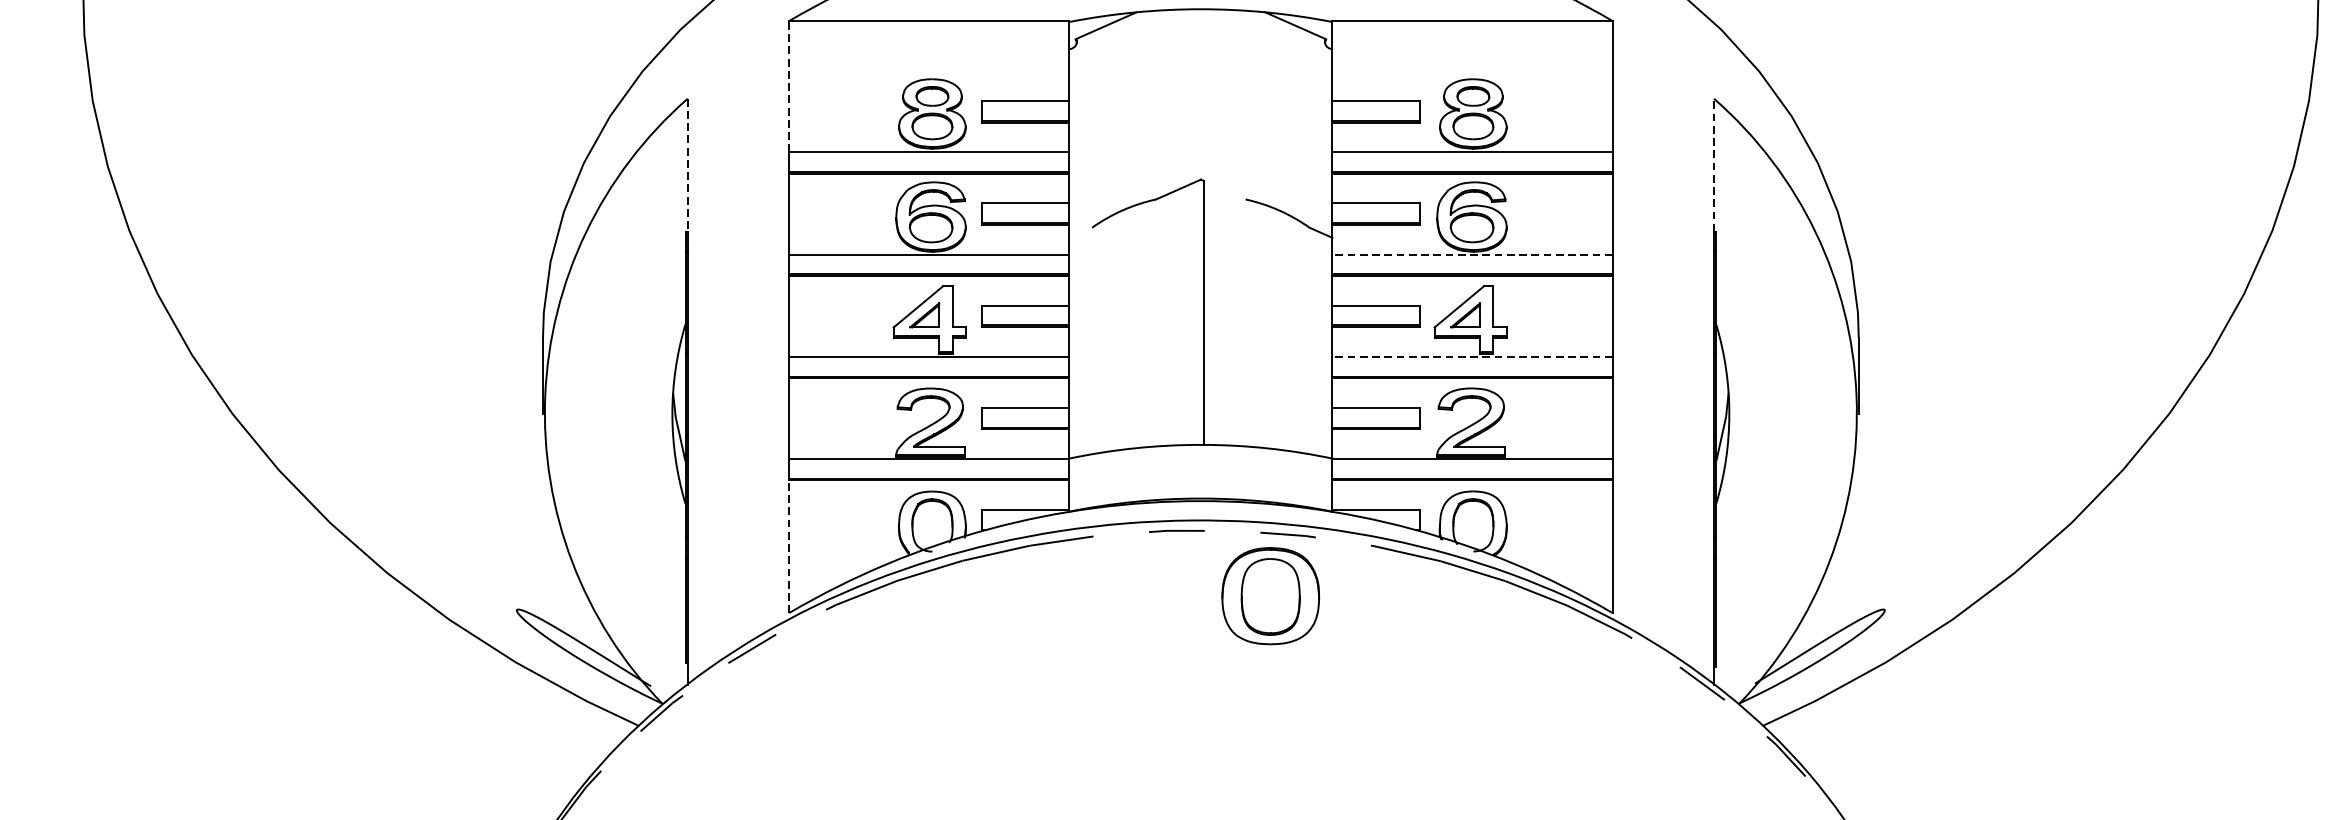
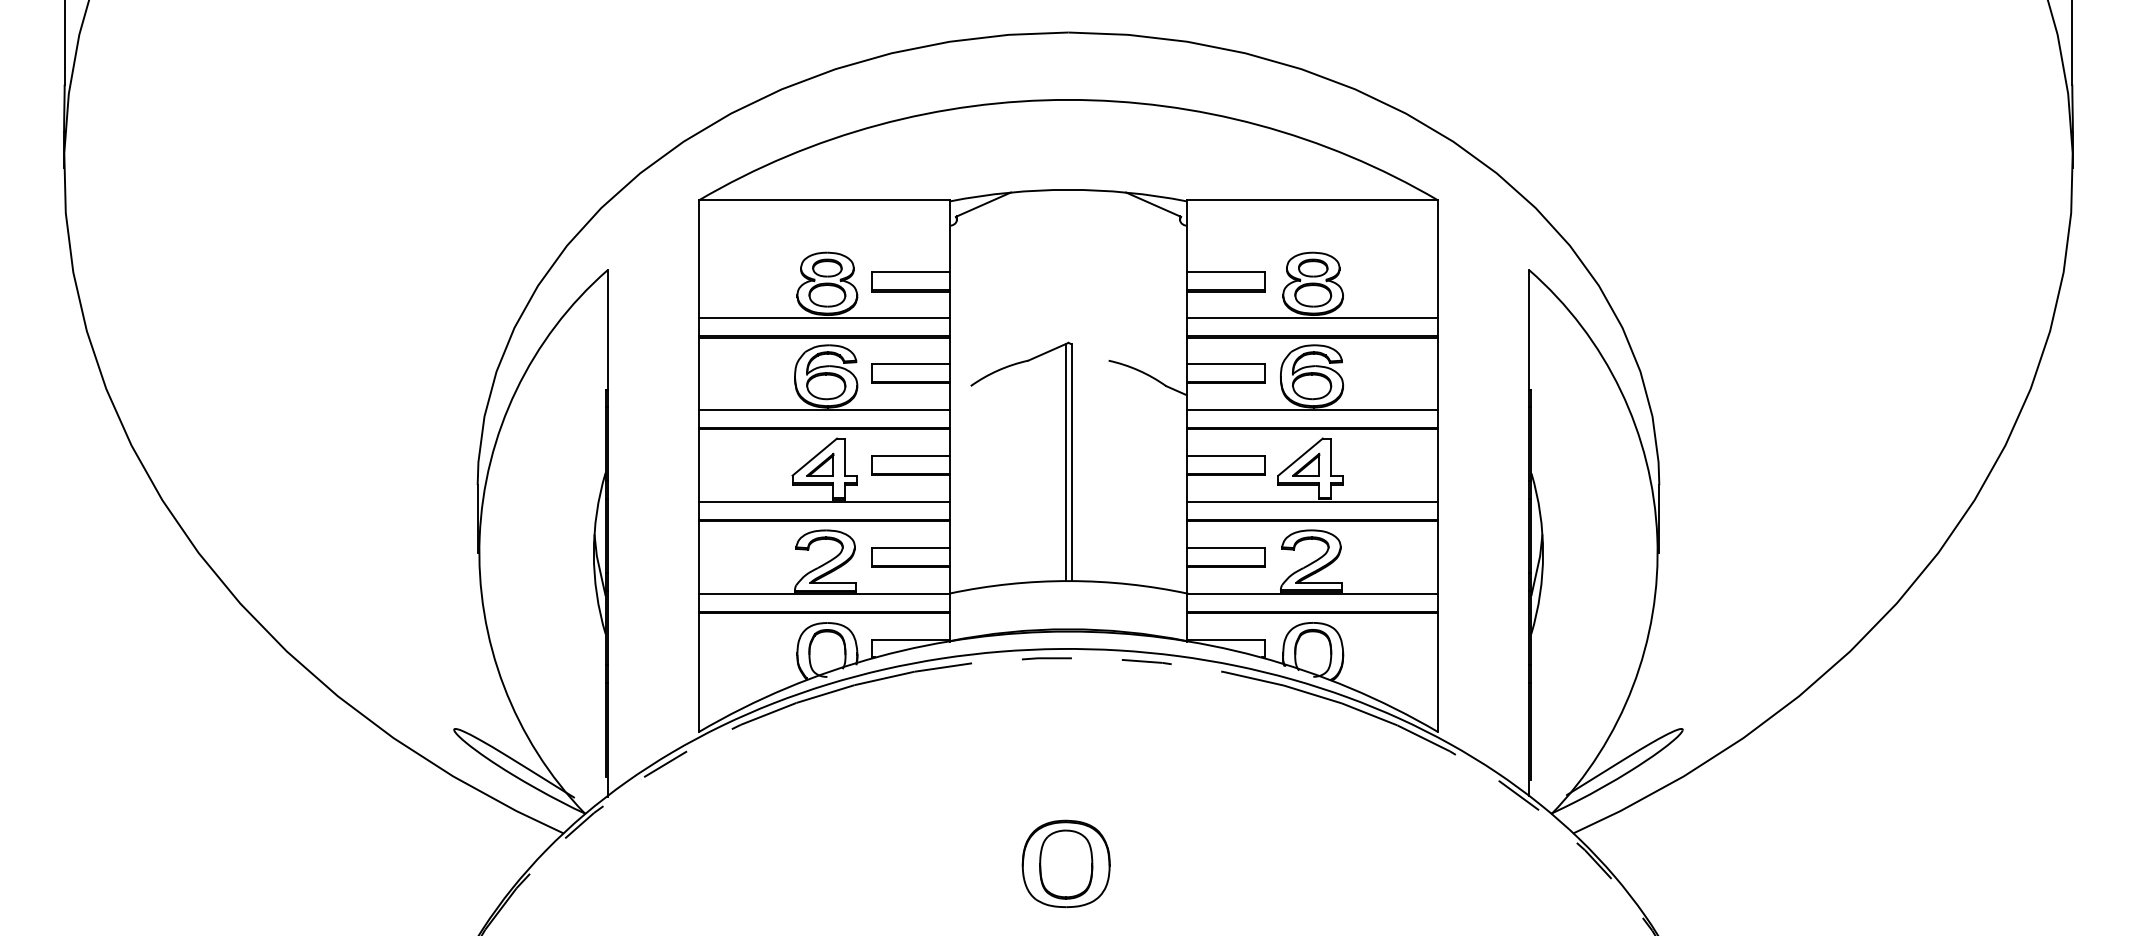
line: (788, 86) -> (698, 259), dashed -> solid
line: (687, 164) -> (607, 329), dashed -> solid
line: (1714, 164) -> (1529, 329), dashed -> solid
line: (1472, 254) -> (1312, 410), dashed -> solid
line: (1197, 312) -> (1065, 462), added
line: (1472, 356) -> (1312, 501), dashed -> solid
line: (788, 546) -> (698, 672), dashed -> solid
part: (1269, 595) -> (1065, 863), moved

